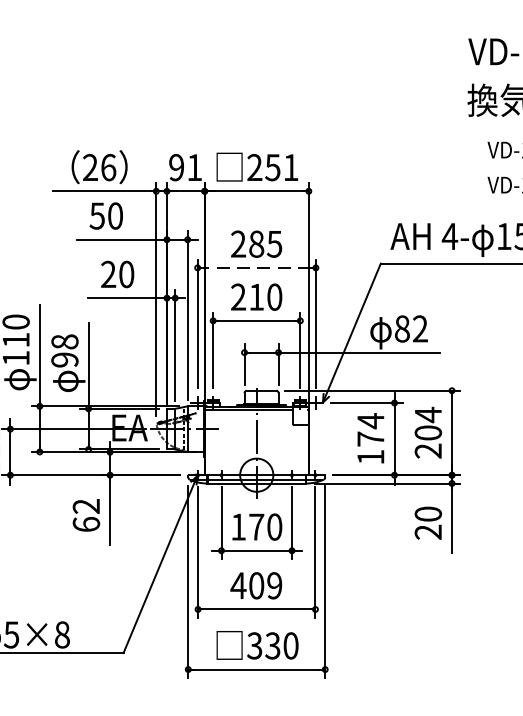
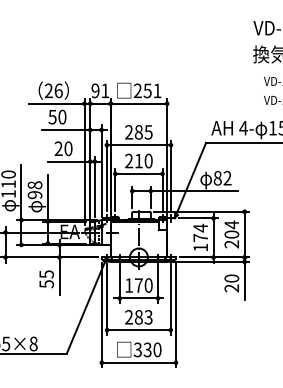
line: (255, 268) -> (138, 145), dashed -> solid
text: (86, 515) -> (46, 279), 62 -> 55
text: (255, 586) -> (138, 317), 409 -> 283

